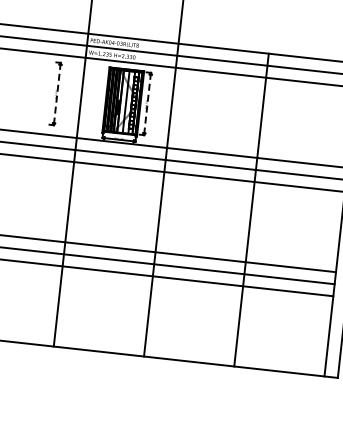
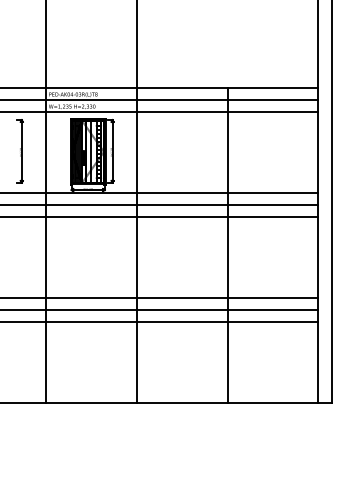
line: (56, 94) -> (21, 151), dashed -> solid
line: (147, 104) -> (112, 151), dashed -> solid

